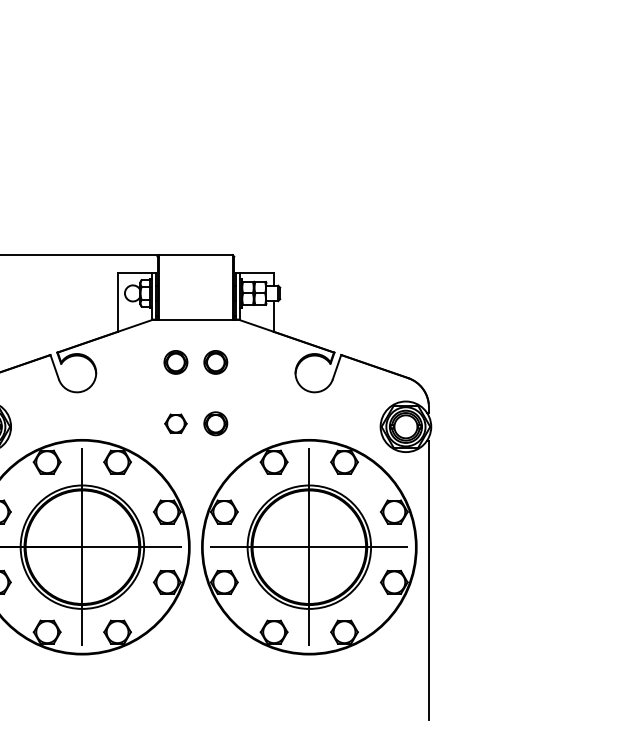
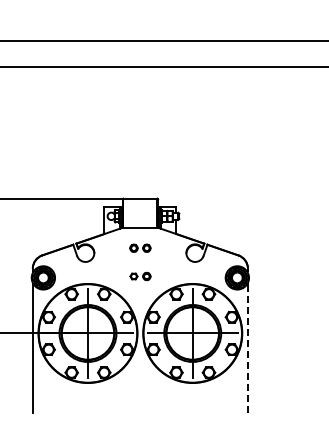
part: (196, 363) -> (140, 248), size x0.7
part: (196, 423) -> (140, 276), size x0.7
line: (427, 579) -> (247, 348), solid -> dashed

